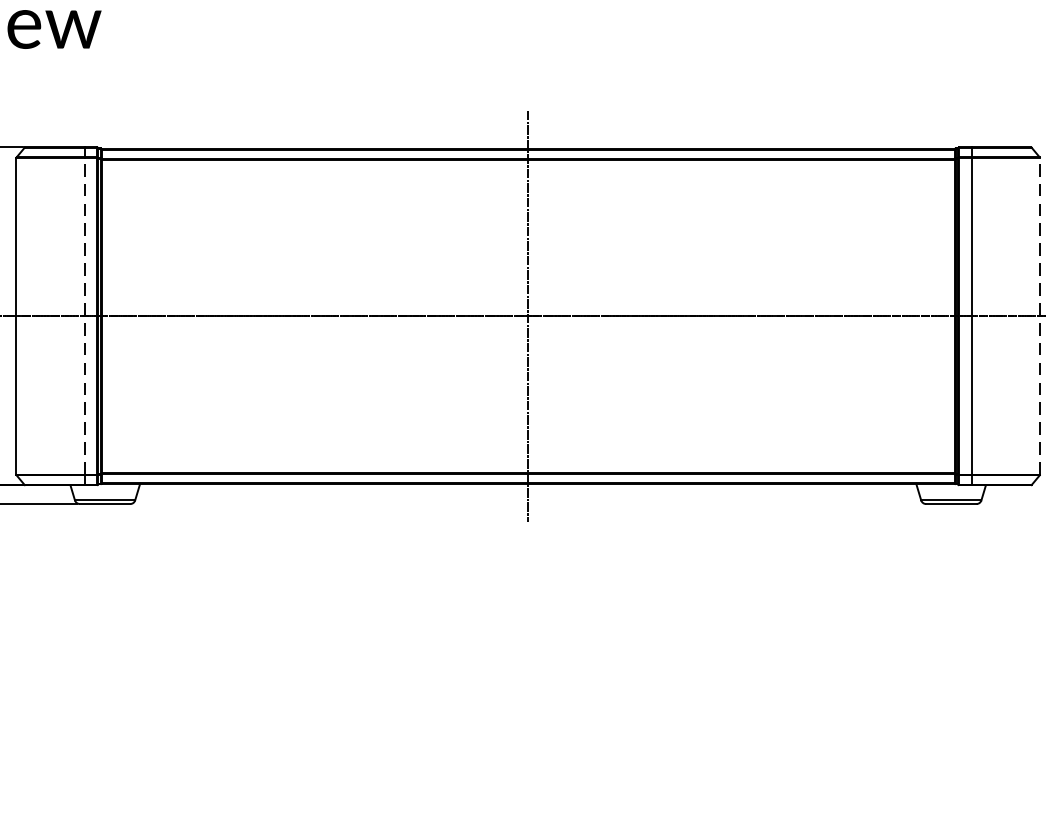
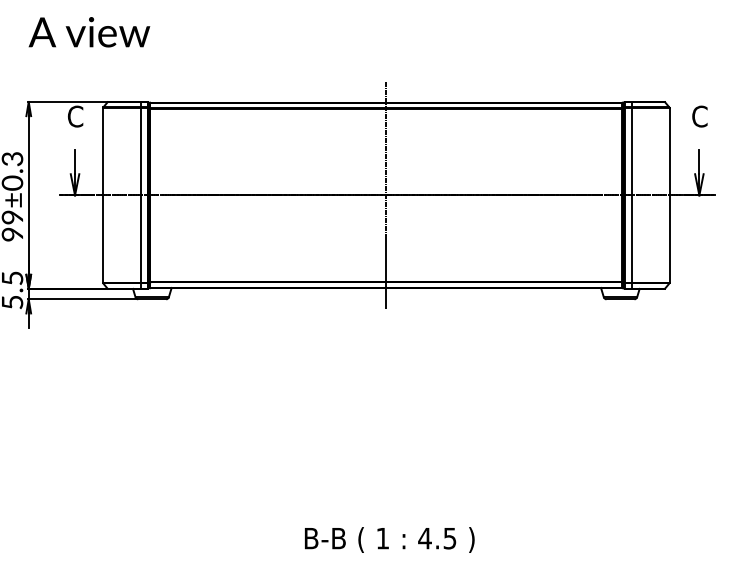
line: (83, 316) -> (140, 195), dashed -> solid
line: (1039, 316) -> (669, 195), dashed -> solid

